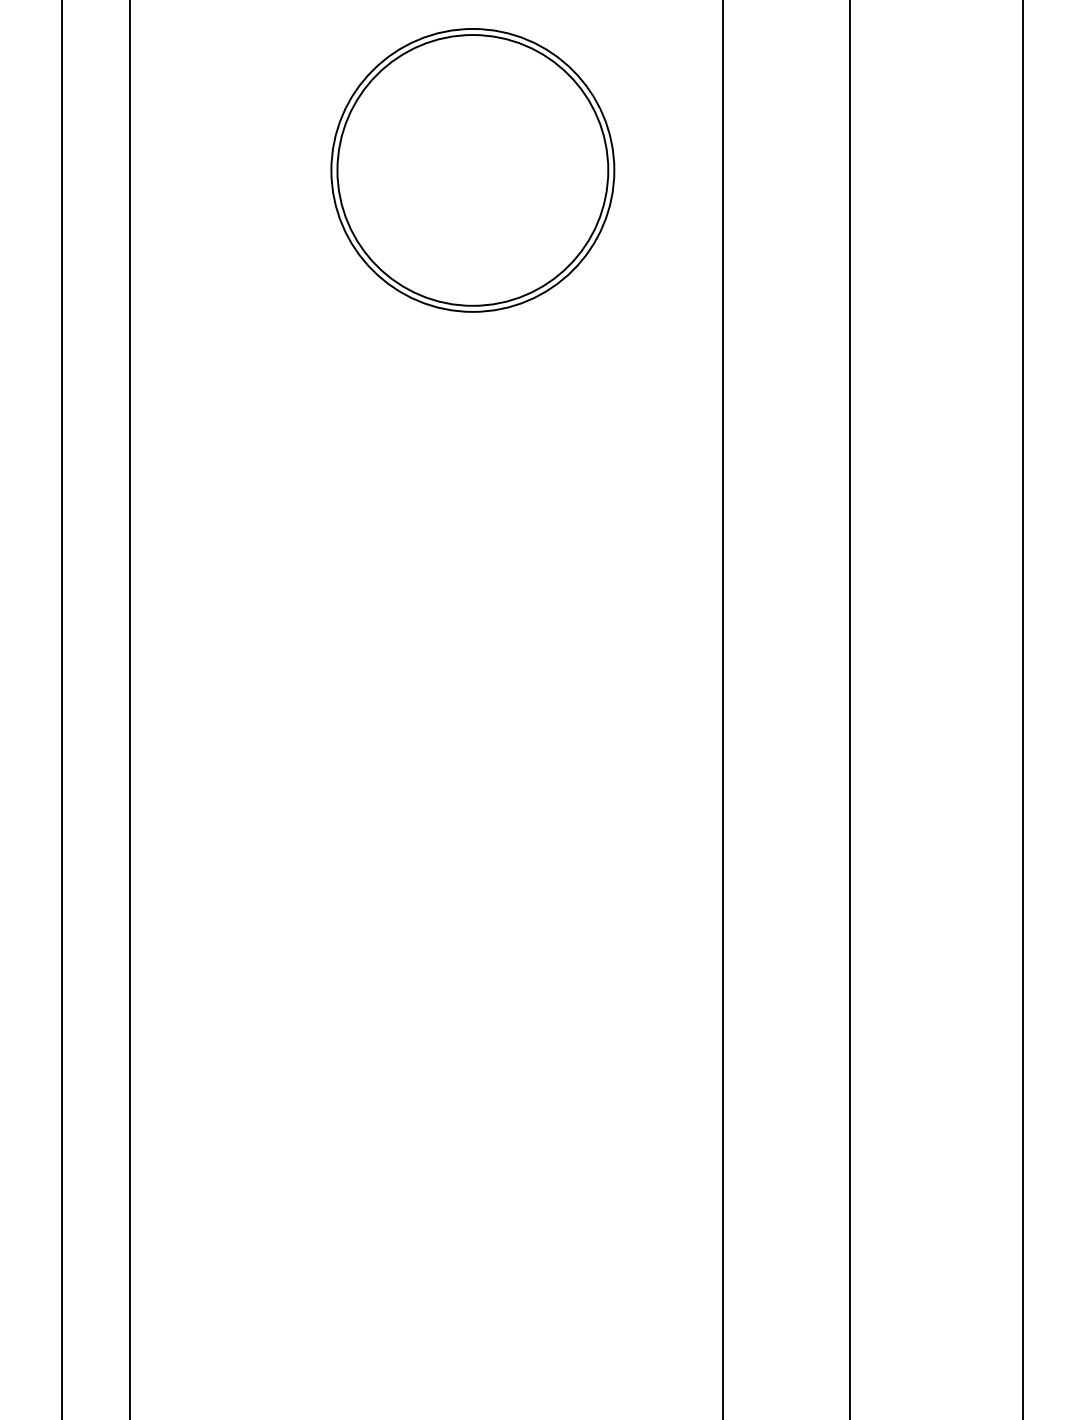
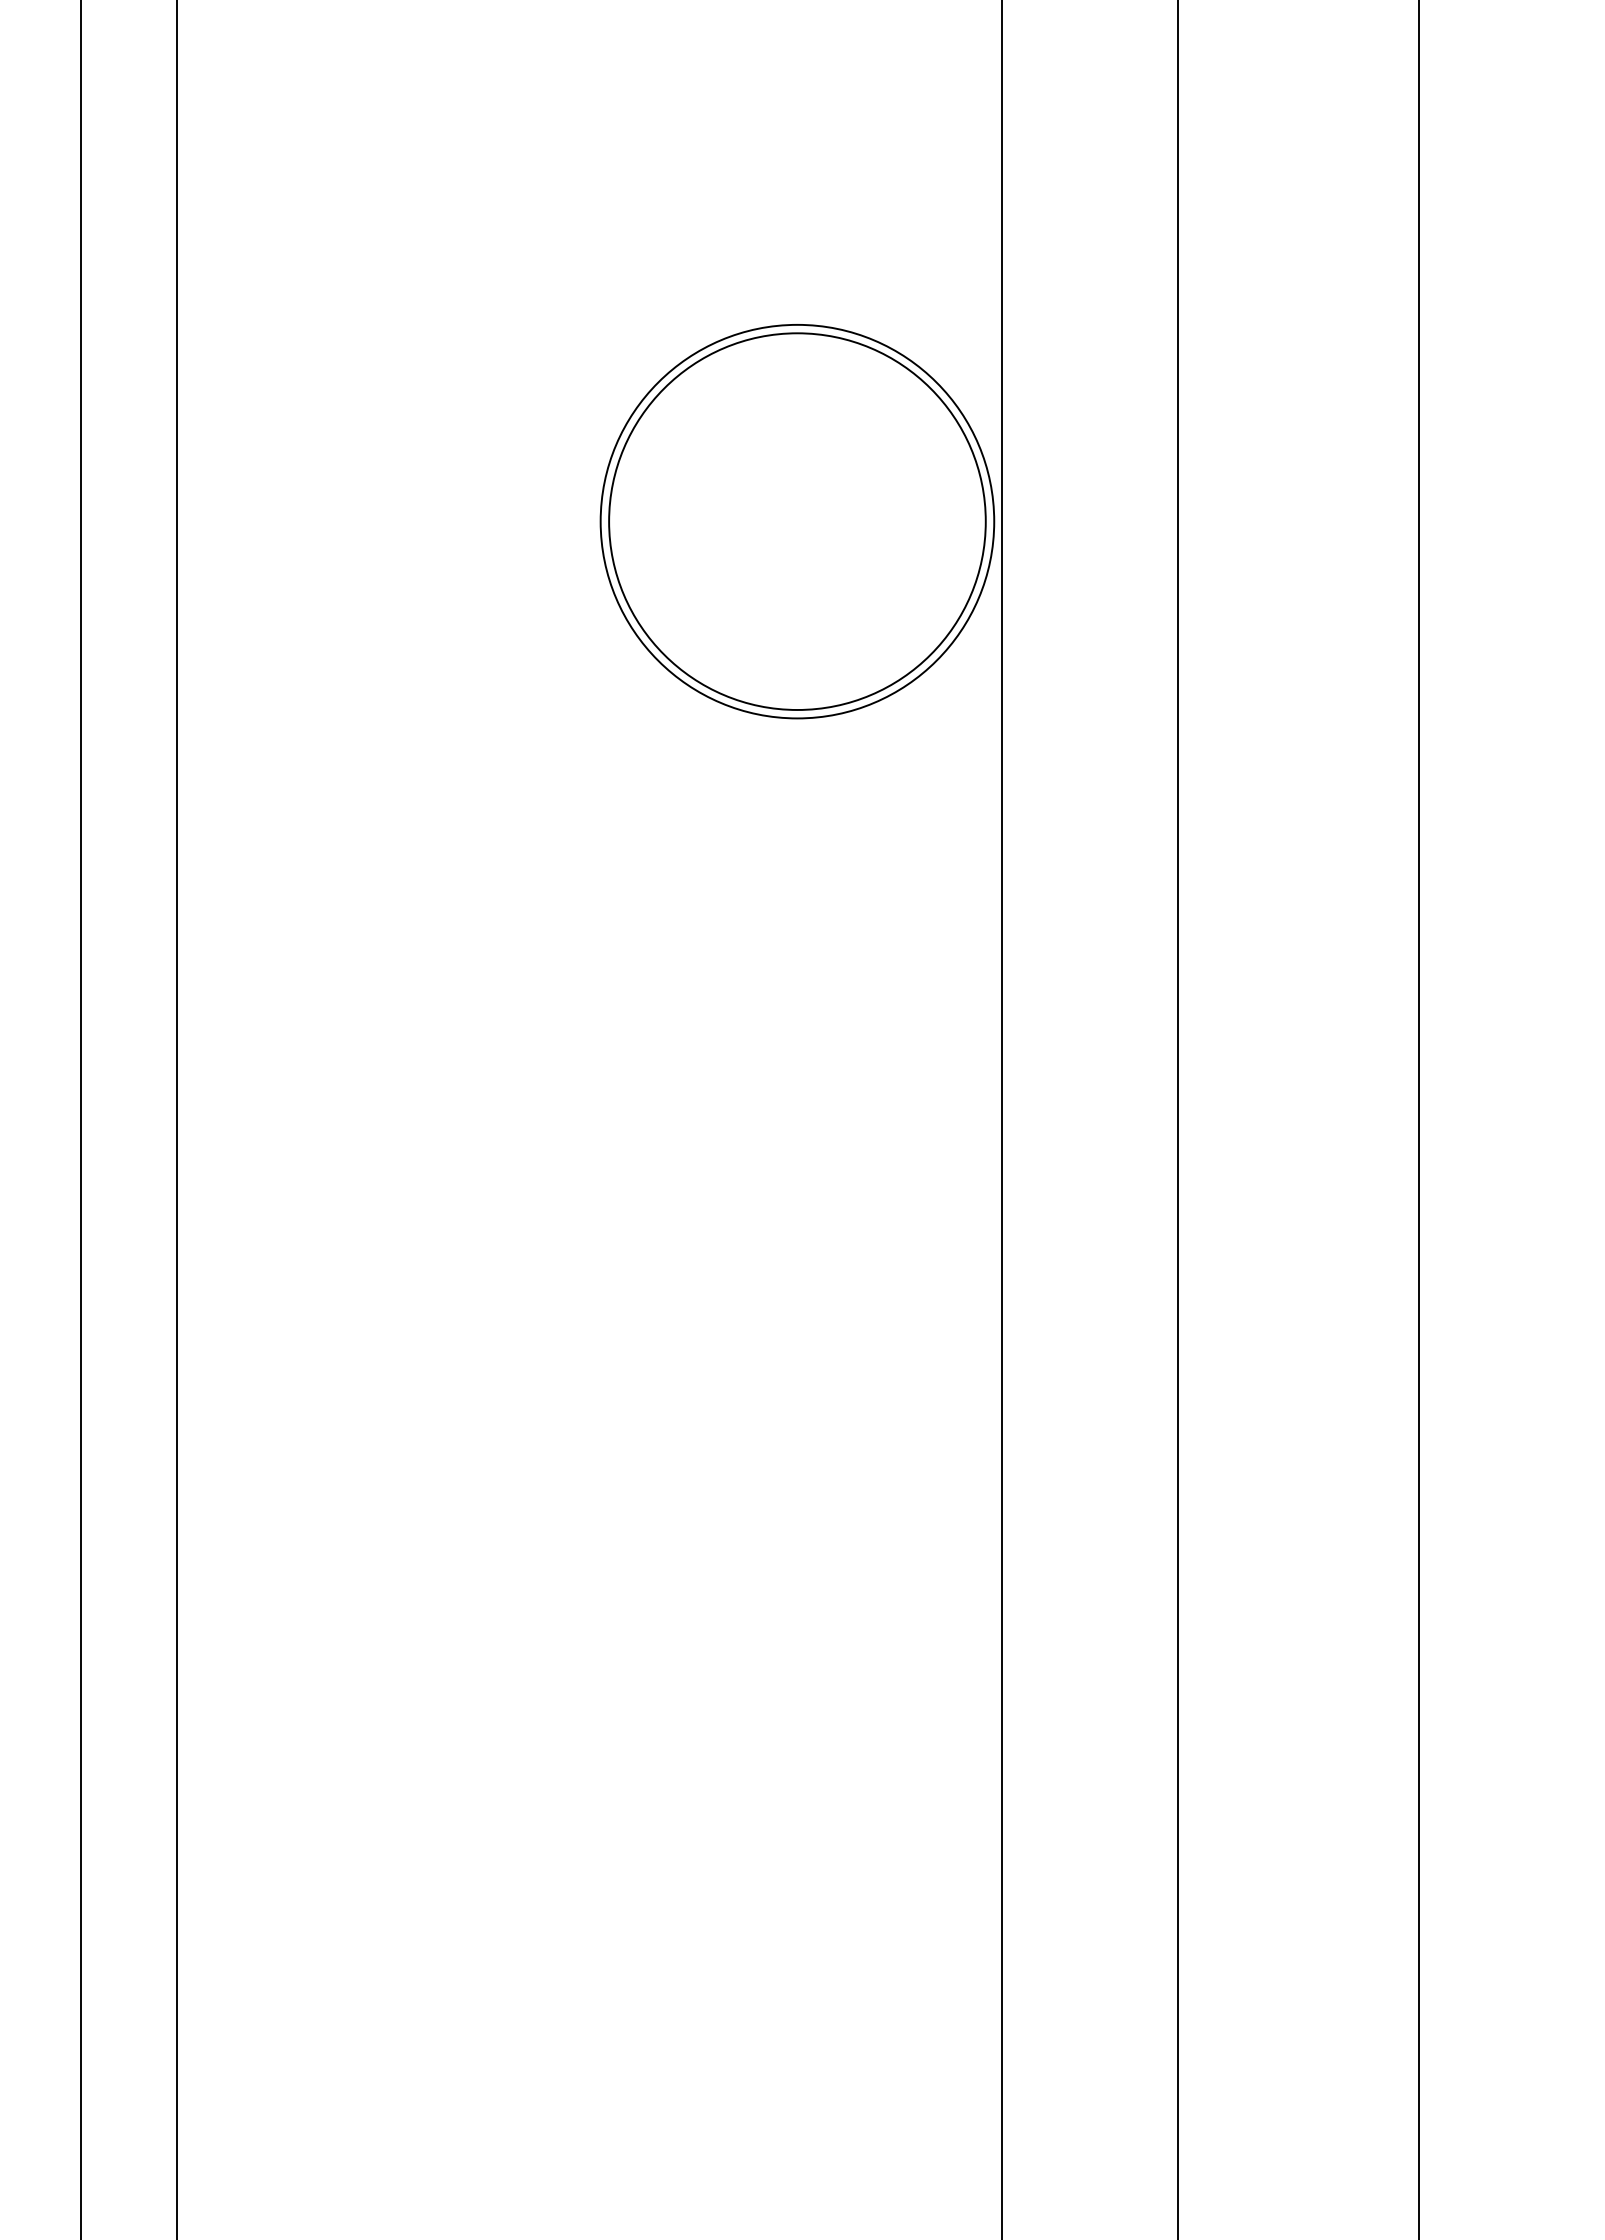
part: (472, 170) -> (797, 521), moved

